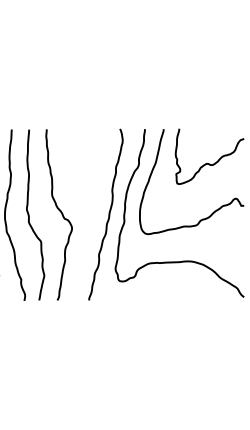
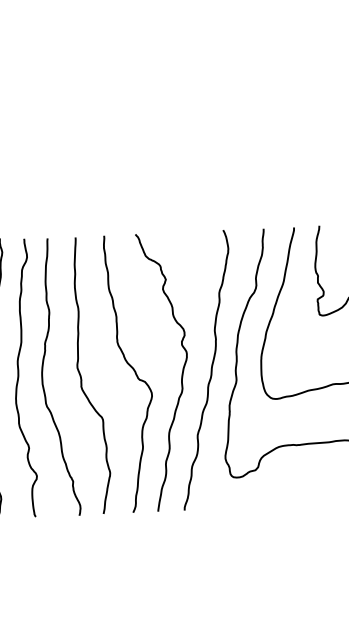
curve: (90, 215) -> (181, 372), added

